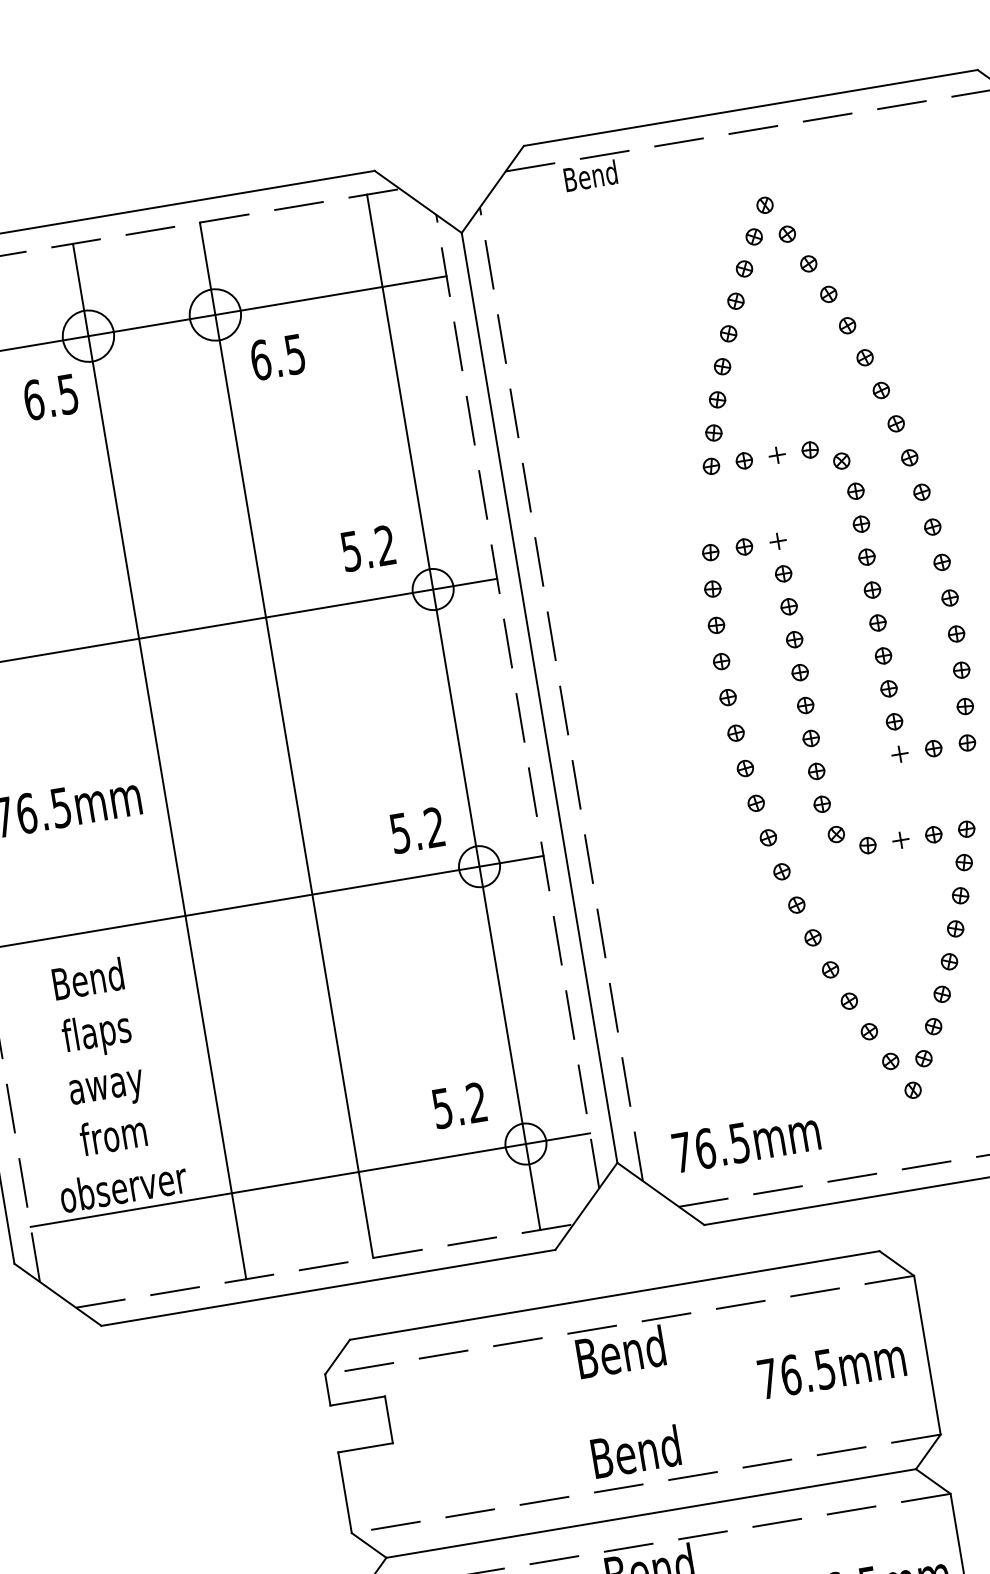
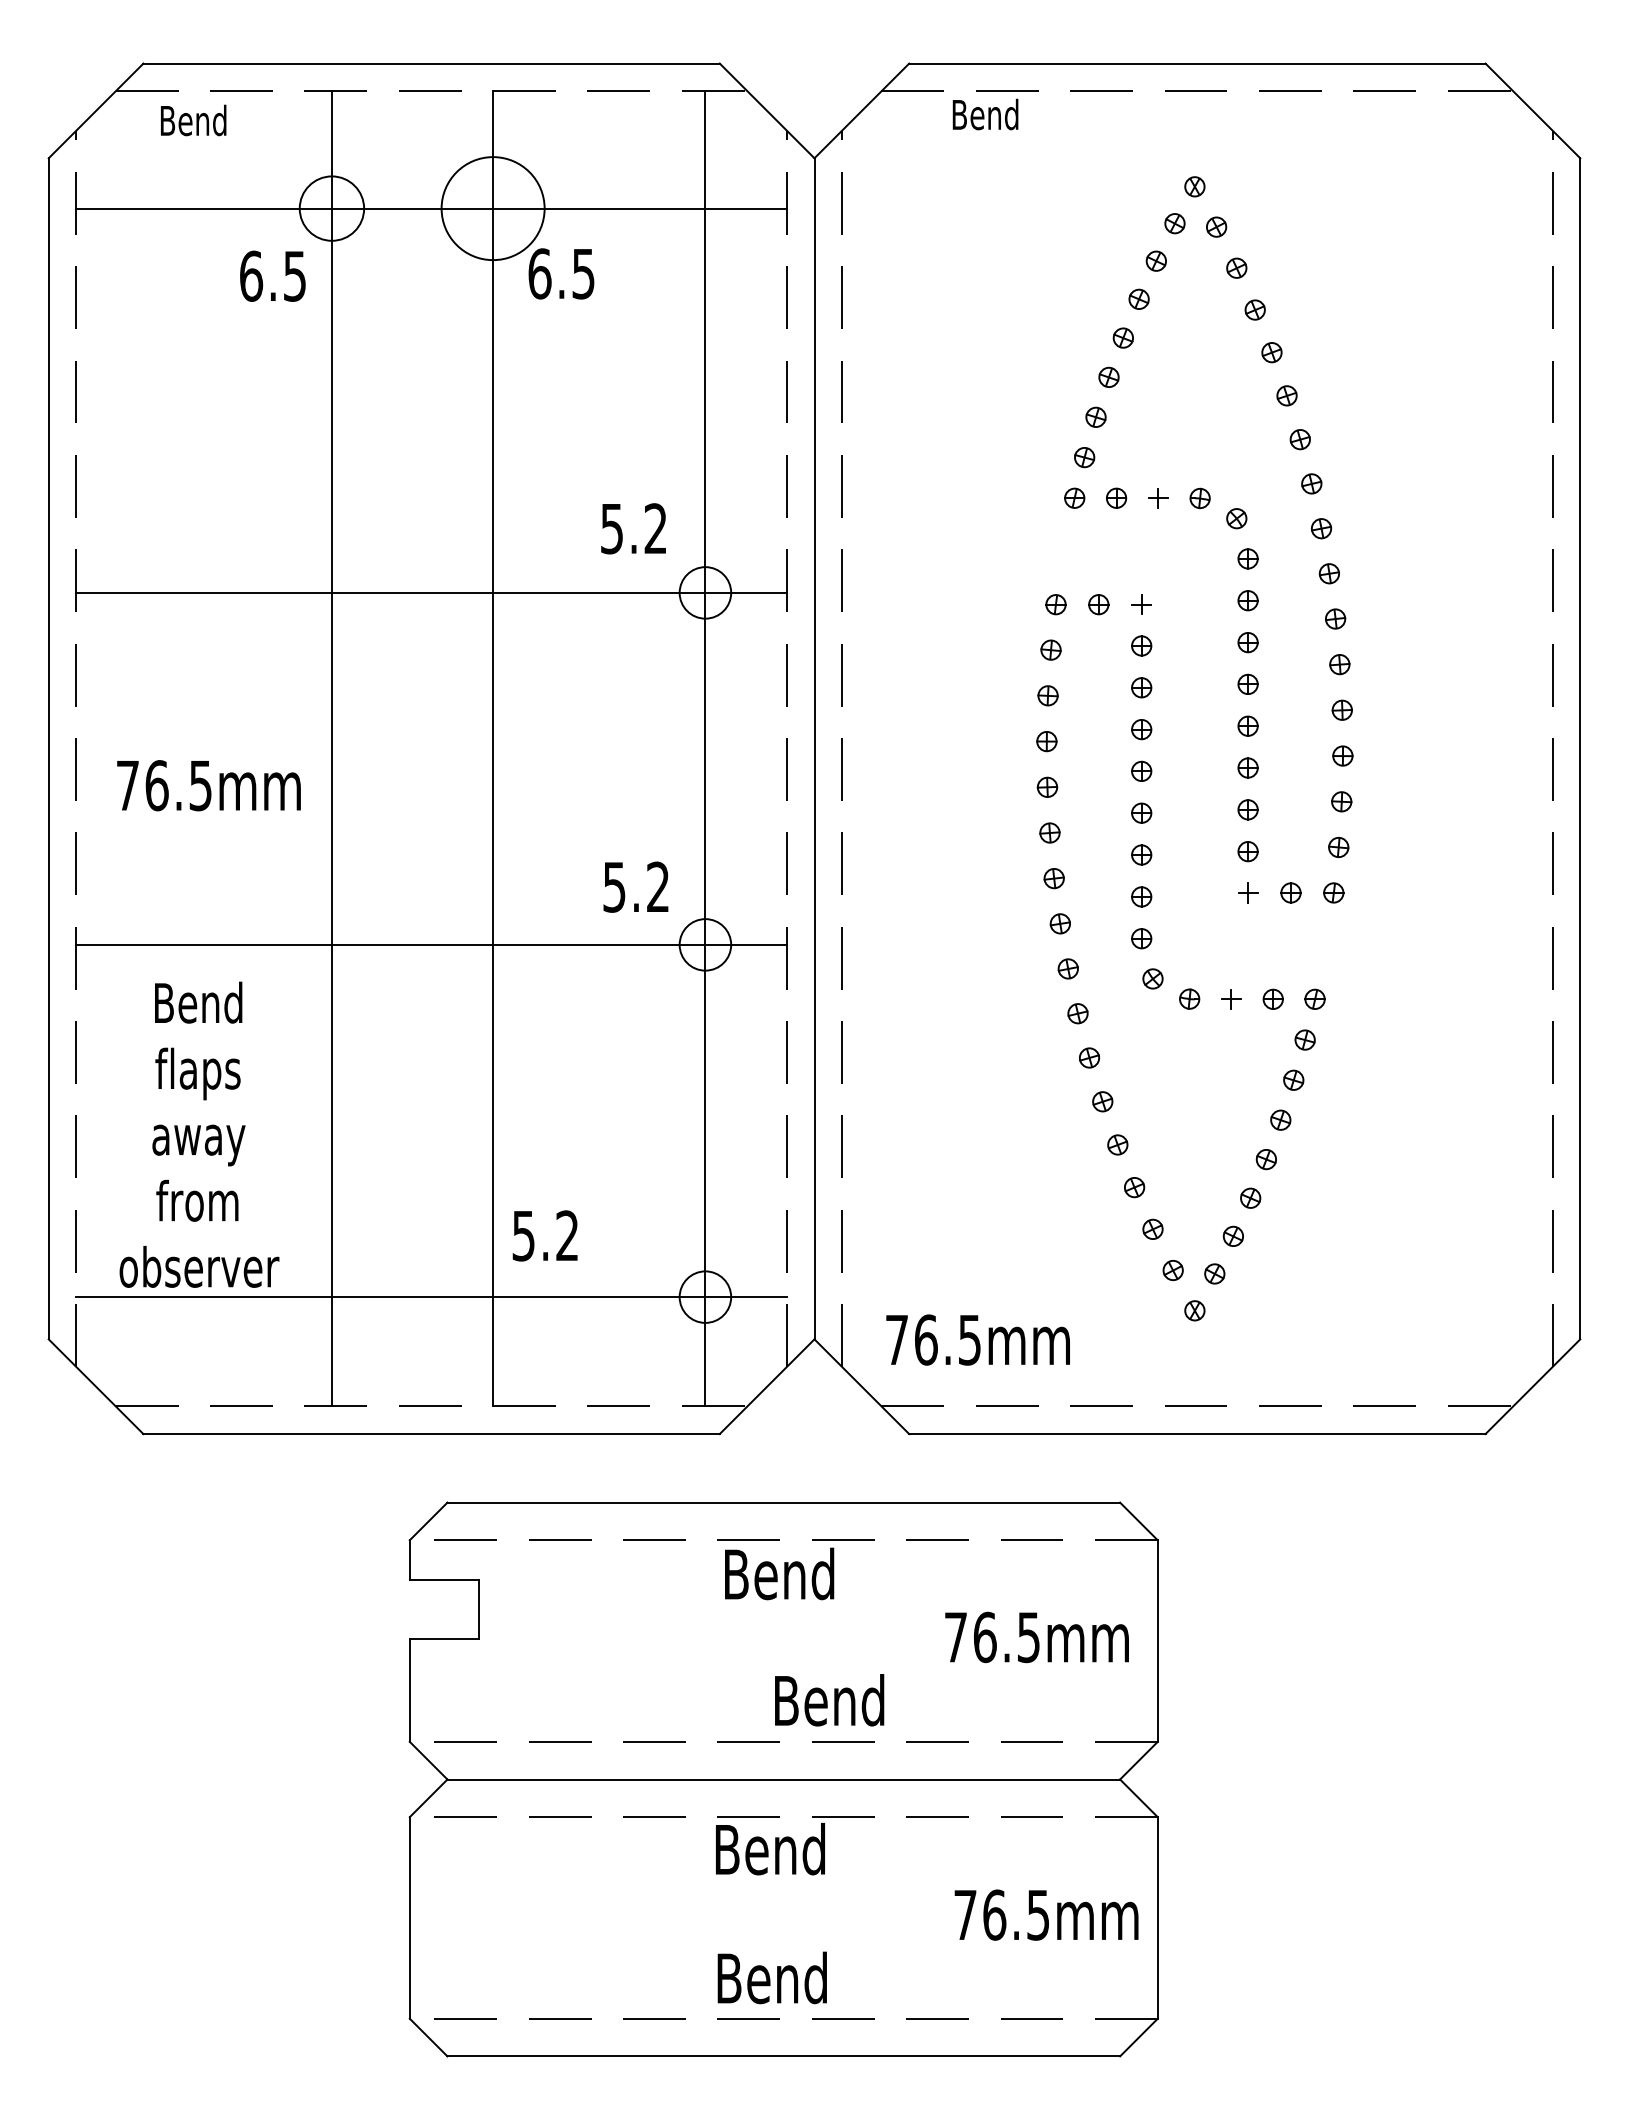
circle: (214, 314) -> (492, 208), size x1.6
text: (458, 1105) -> (544, 1235), moved
text: (635, 1452) -> (829, 1700), moved

